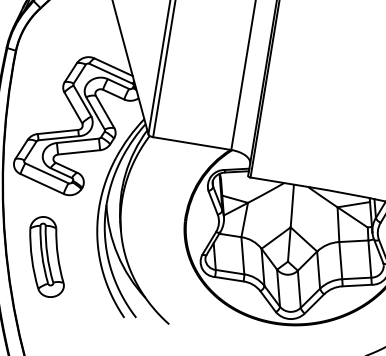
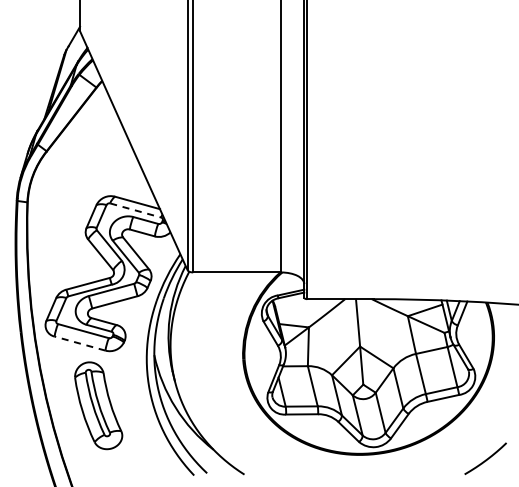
line: (111, 73) -> (136, 210), solid -> dashed
line: (41, 183) -> (79, 343), solid -> dashed
part: (47, 256) -> (98, 405), moved

